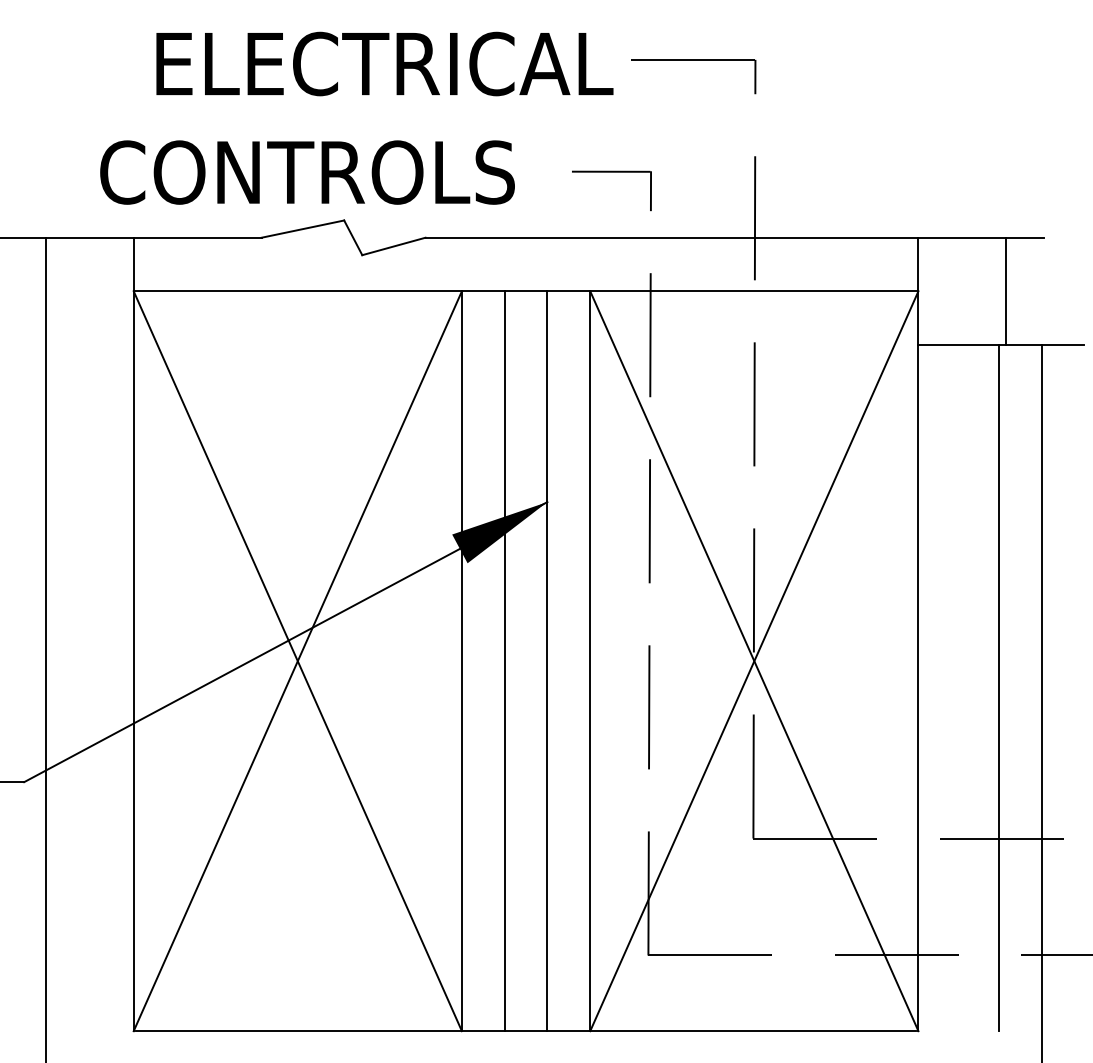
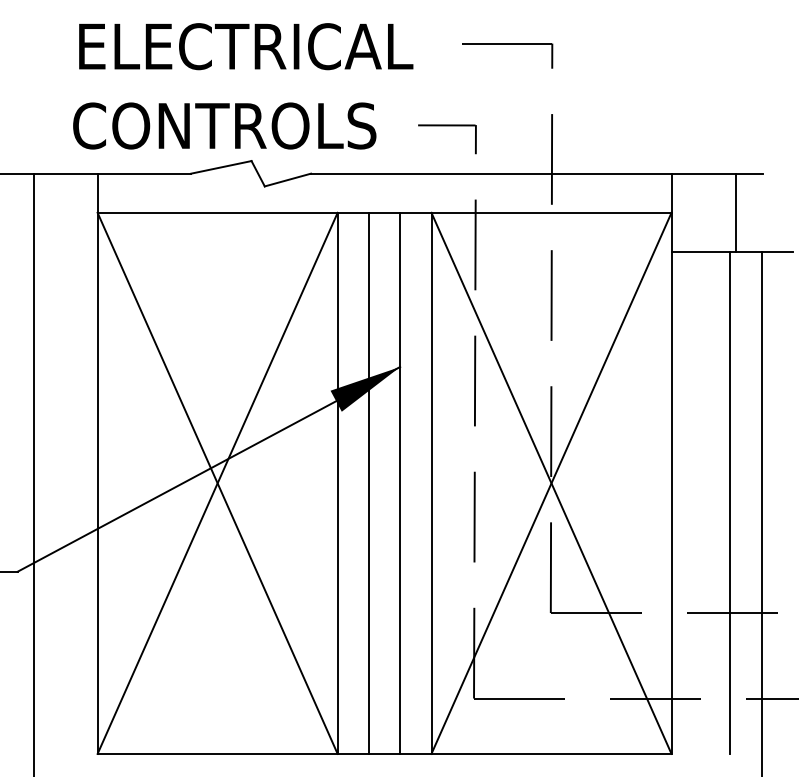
text: (384, 63) -> (245, 46), moved

